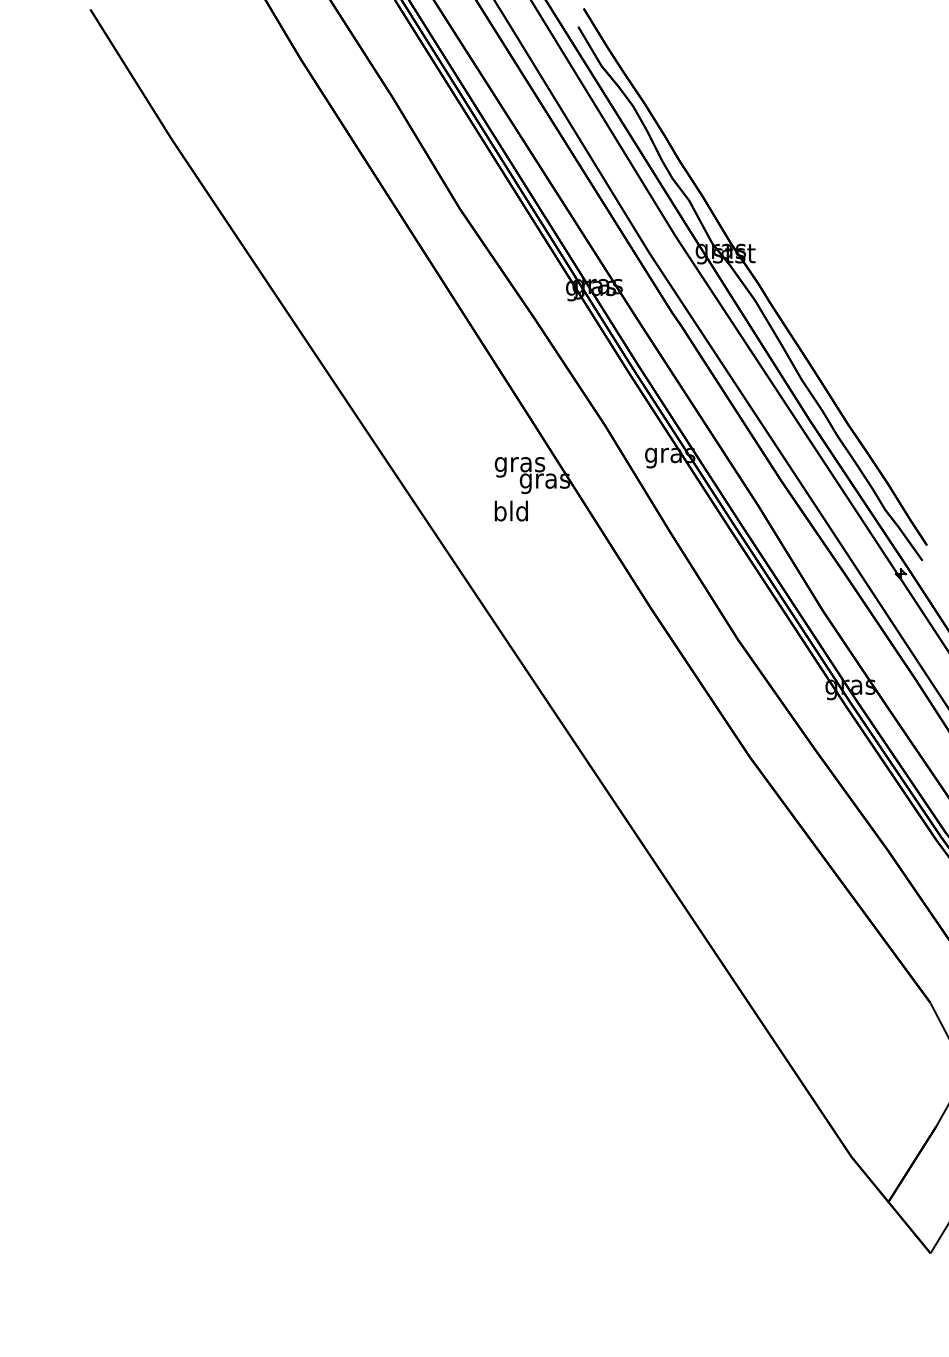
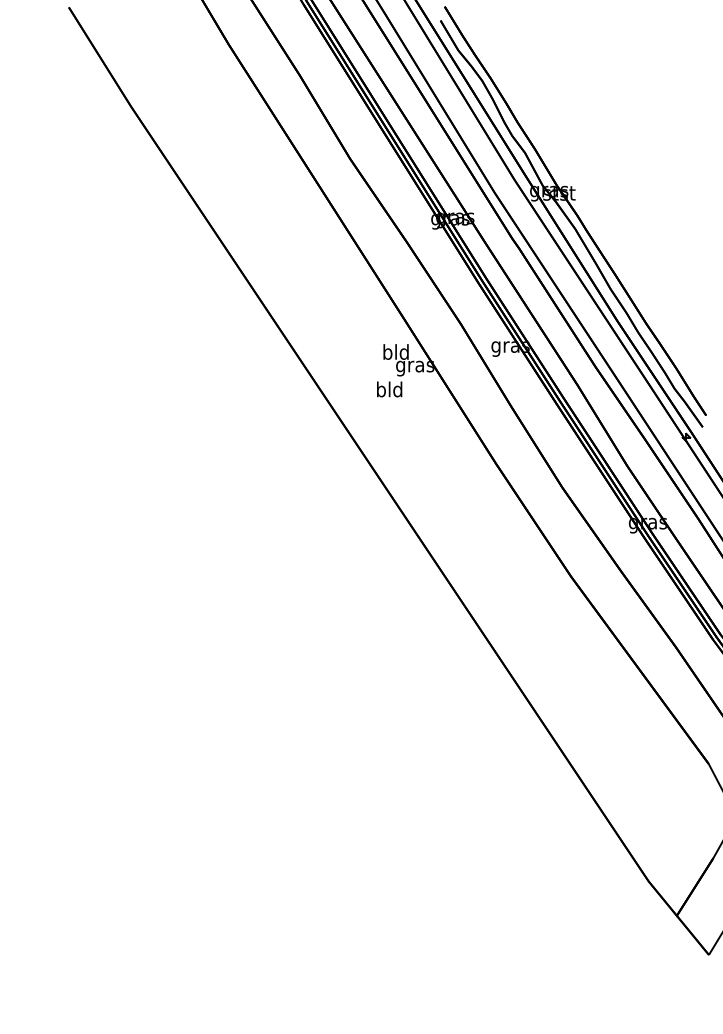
text: (520, 463) -> (396, 353), gras -> bld

